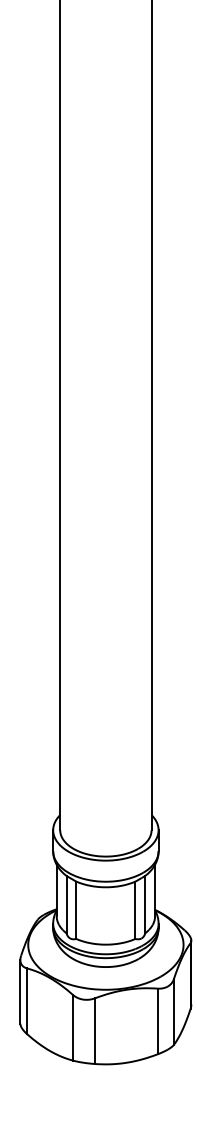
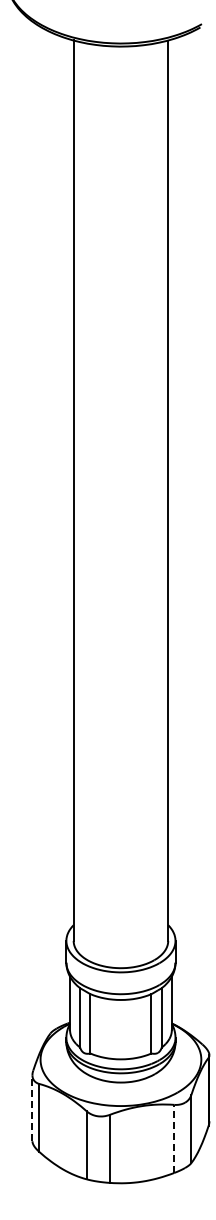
line: (20, 991) -> (32, 1107), solid -> dashed
line: (157, 1021) -> (174, 1138), solid -> dashed

